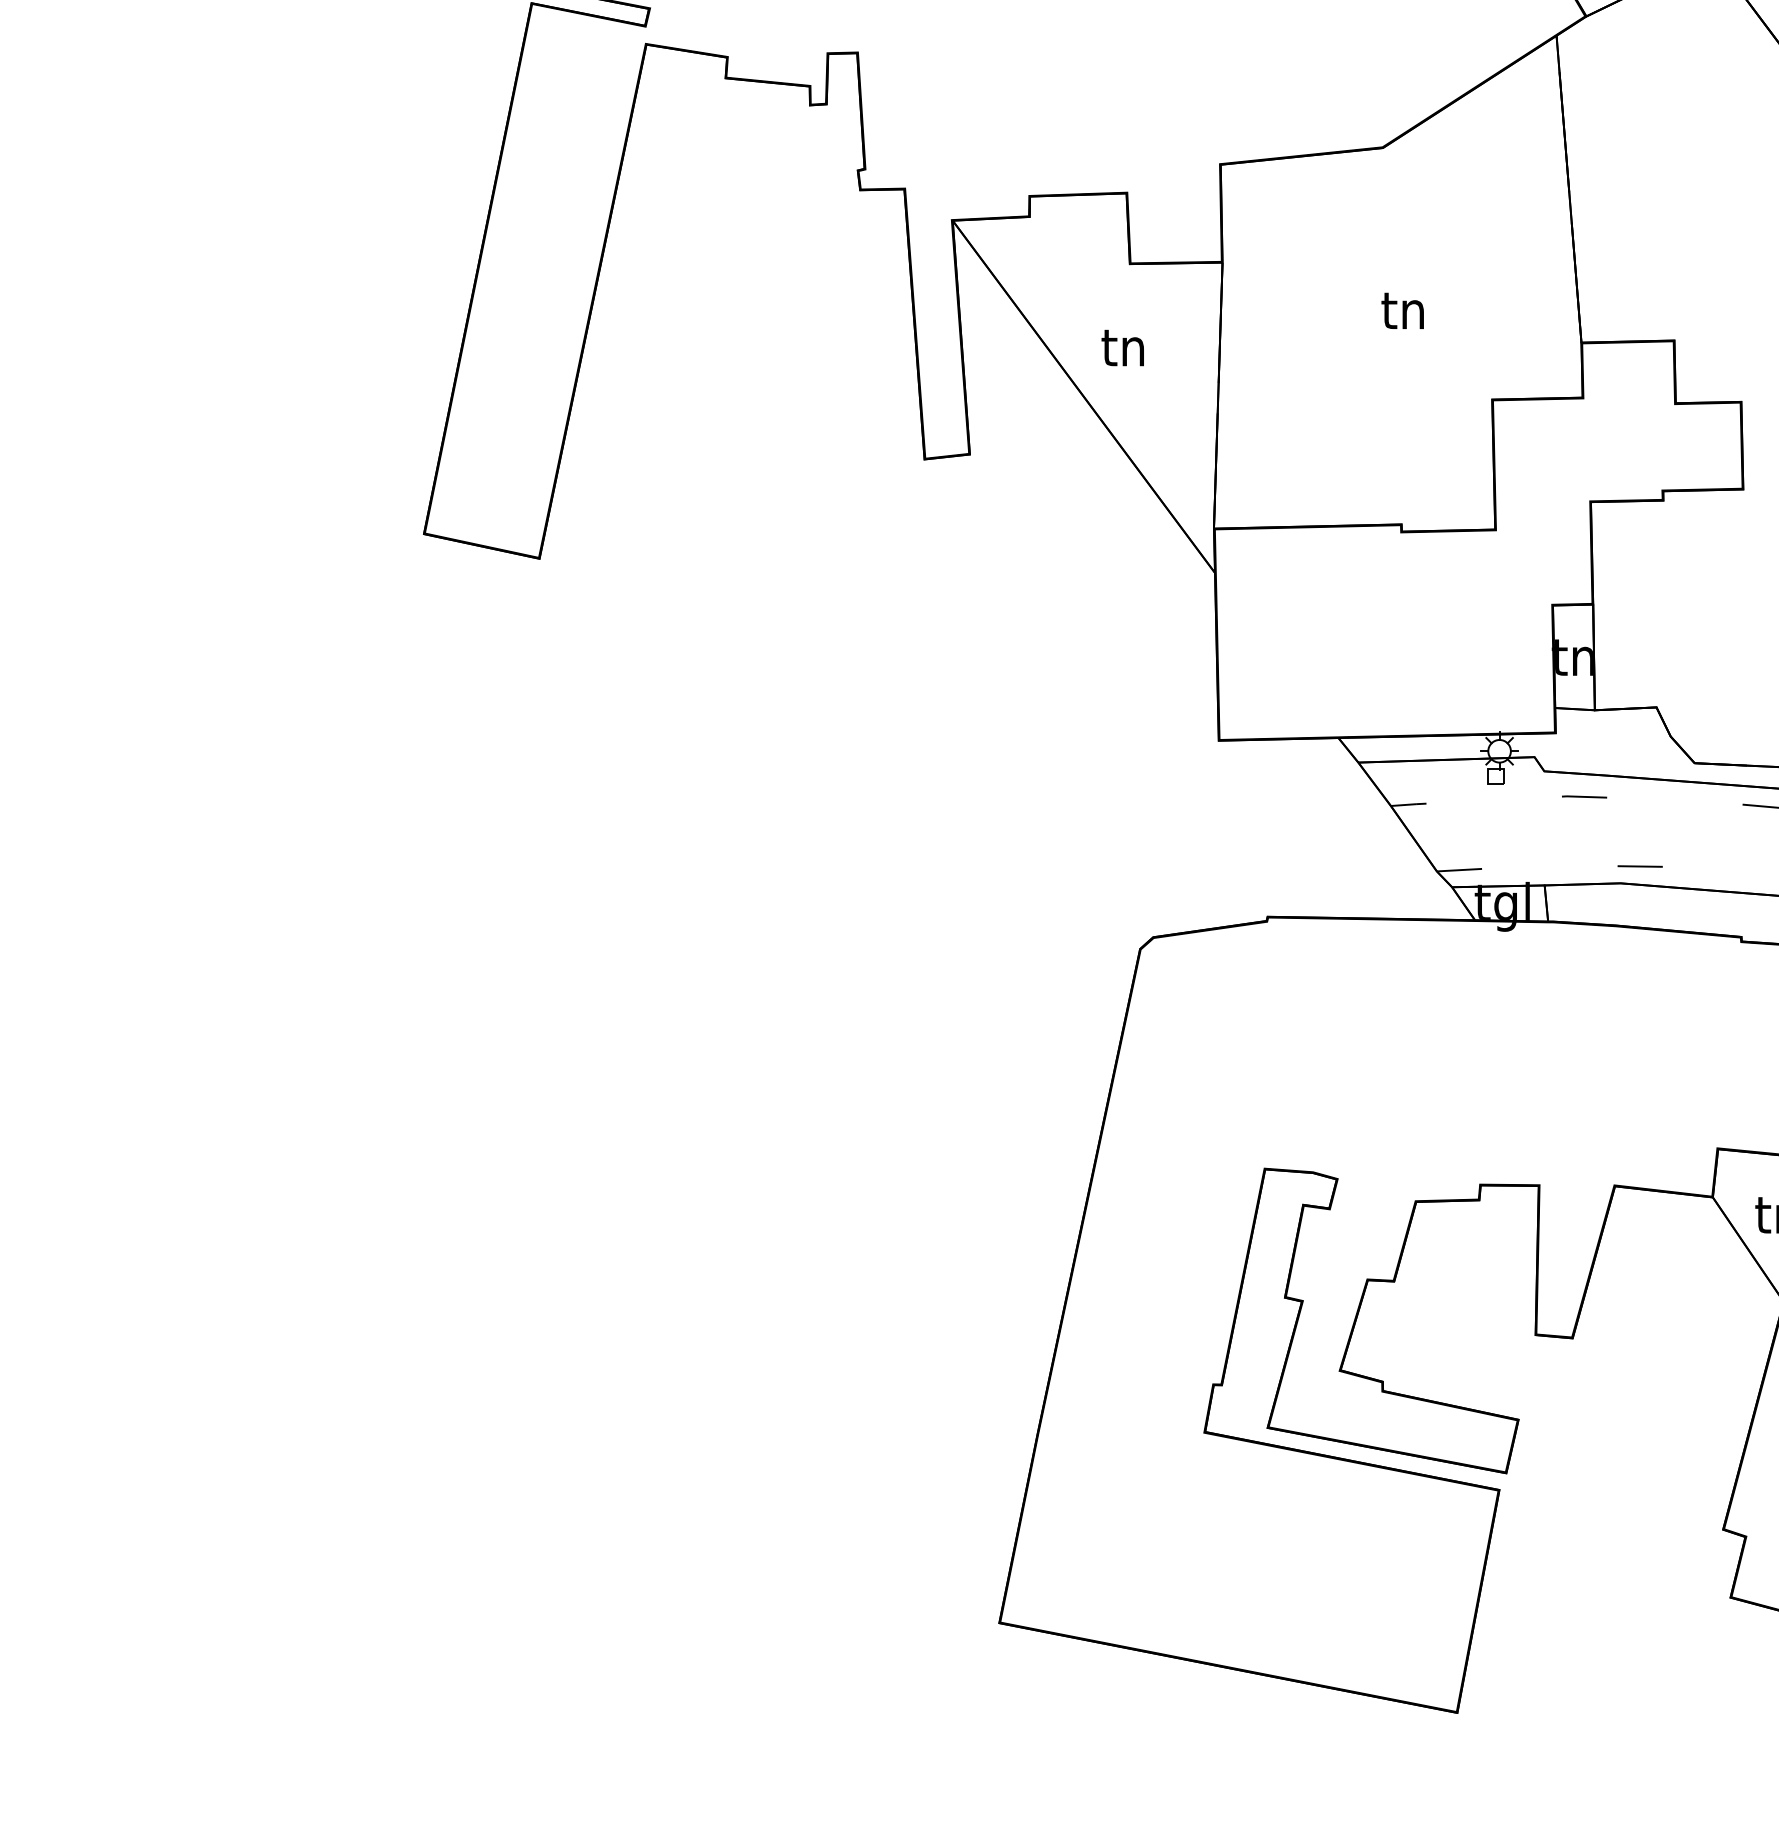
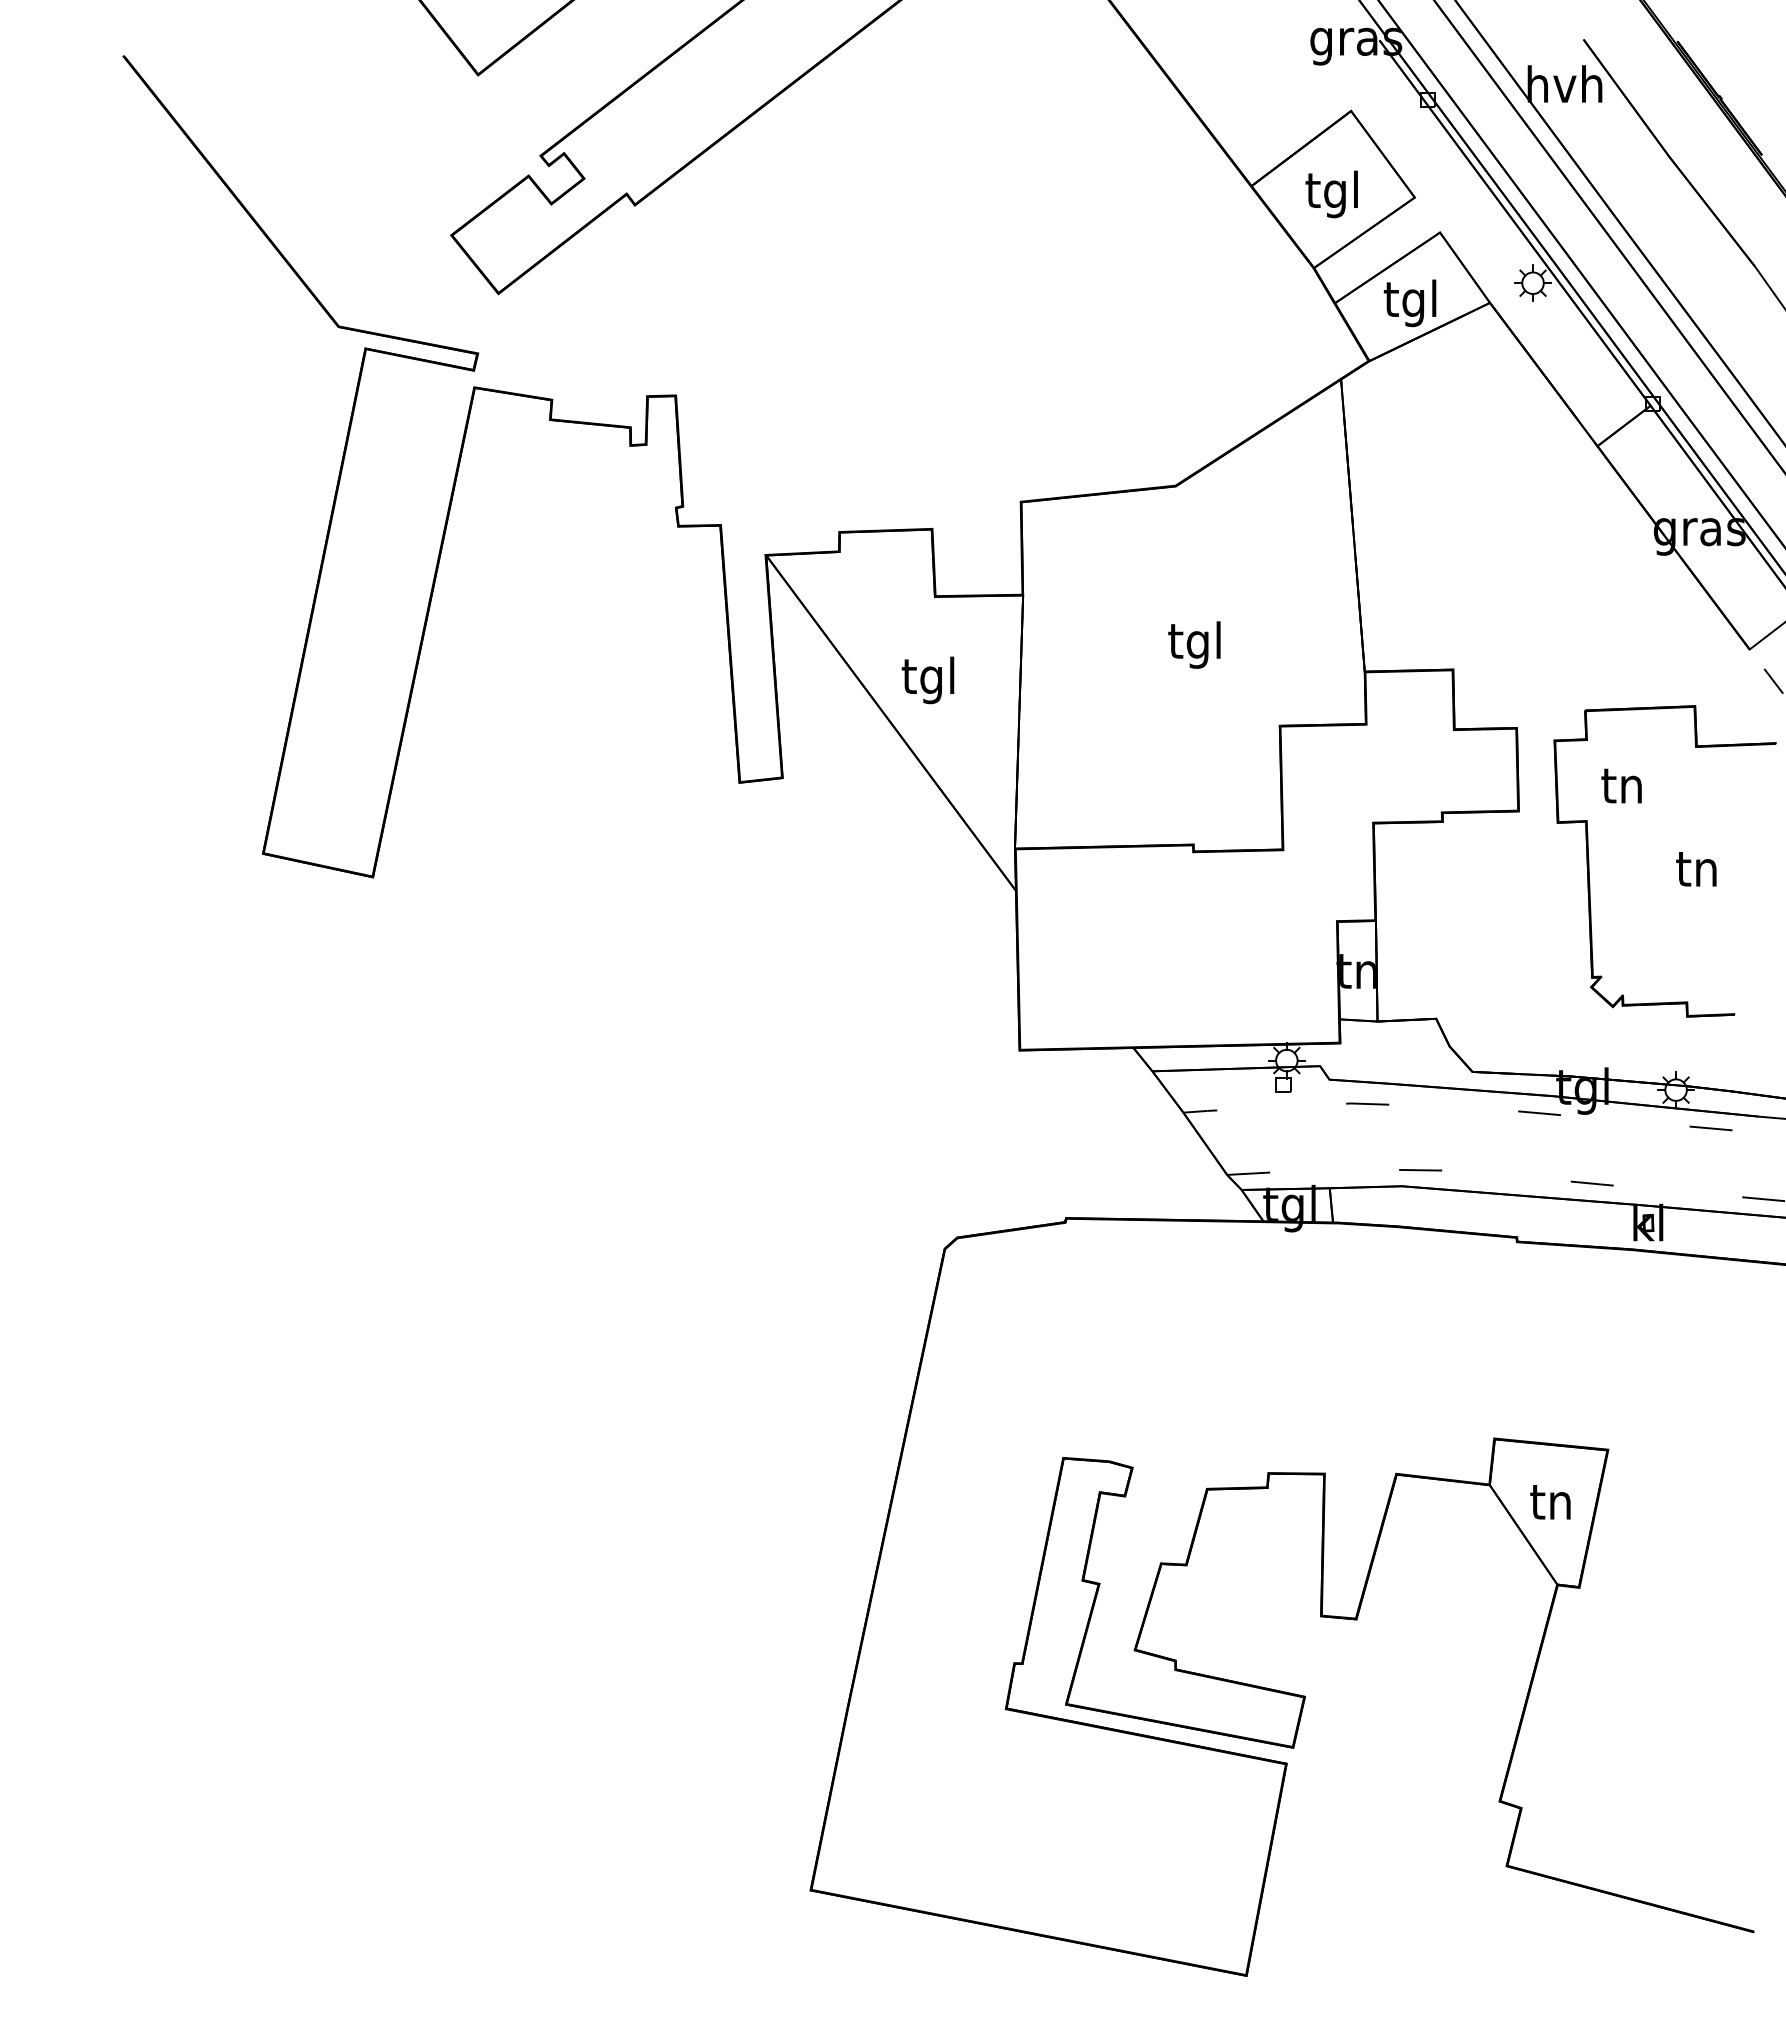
text: (1402, 314) -> (1194, 644), tn -> tgl
text: (1122, 351) -> (927, 680), tn -> tgl

